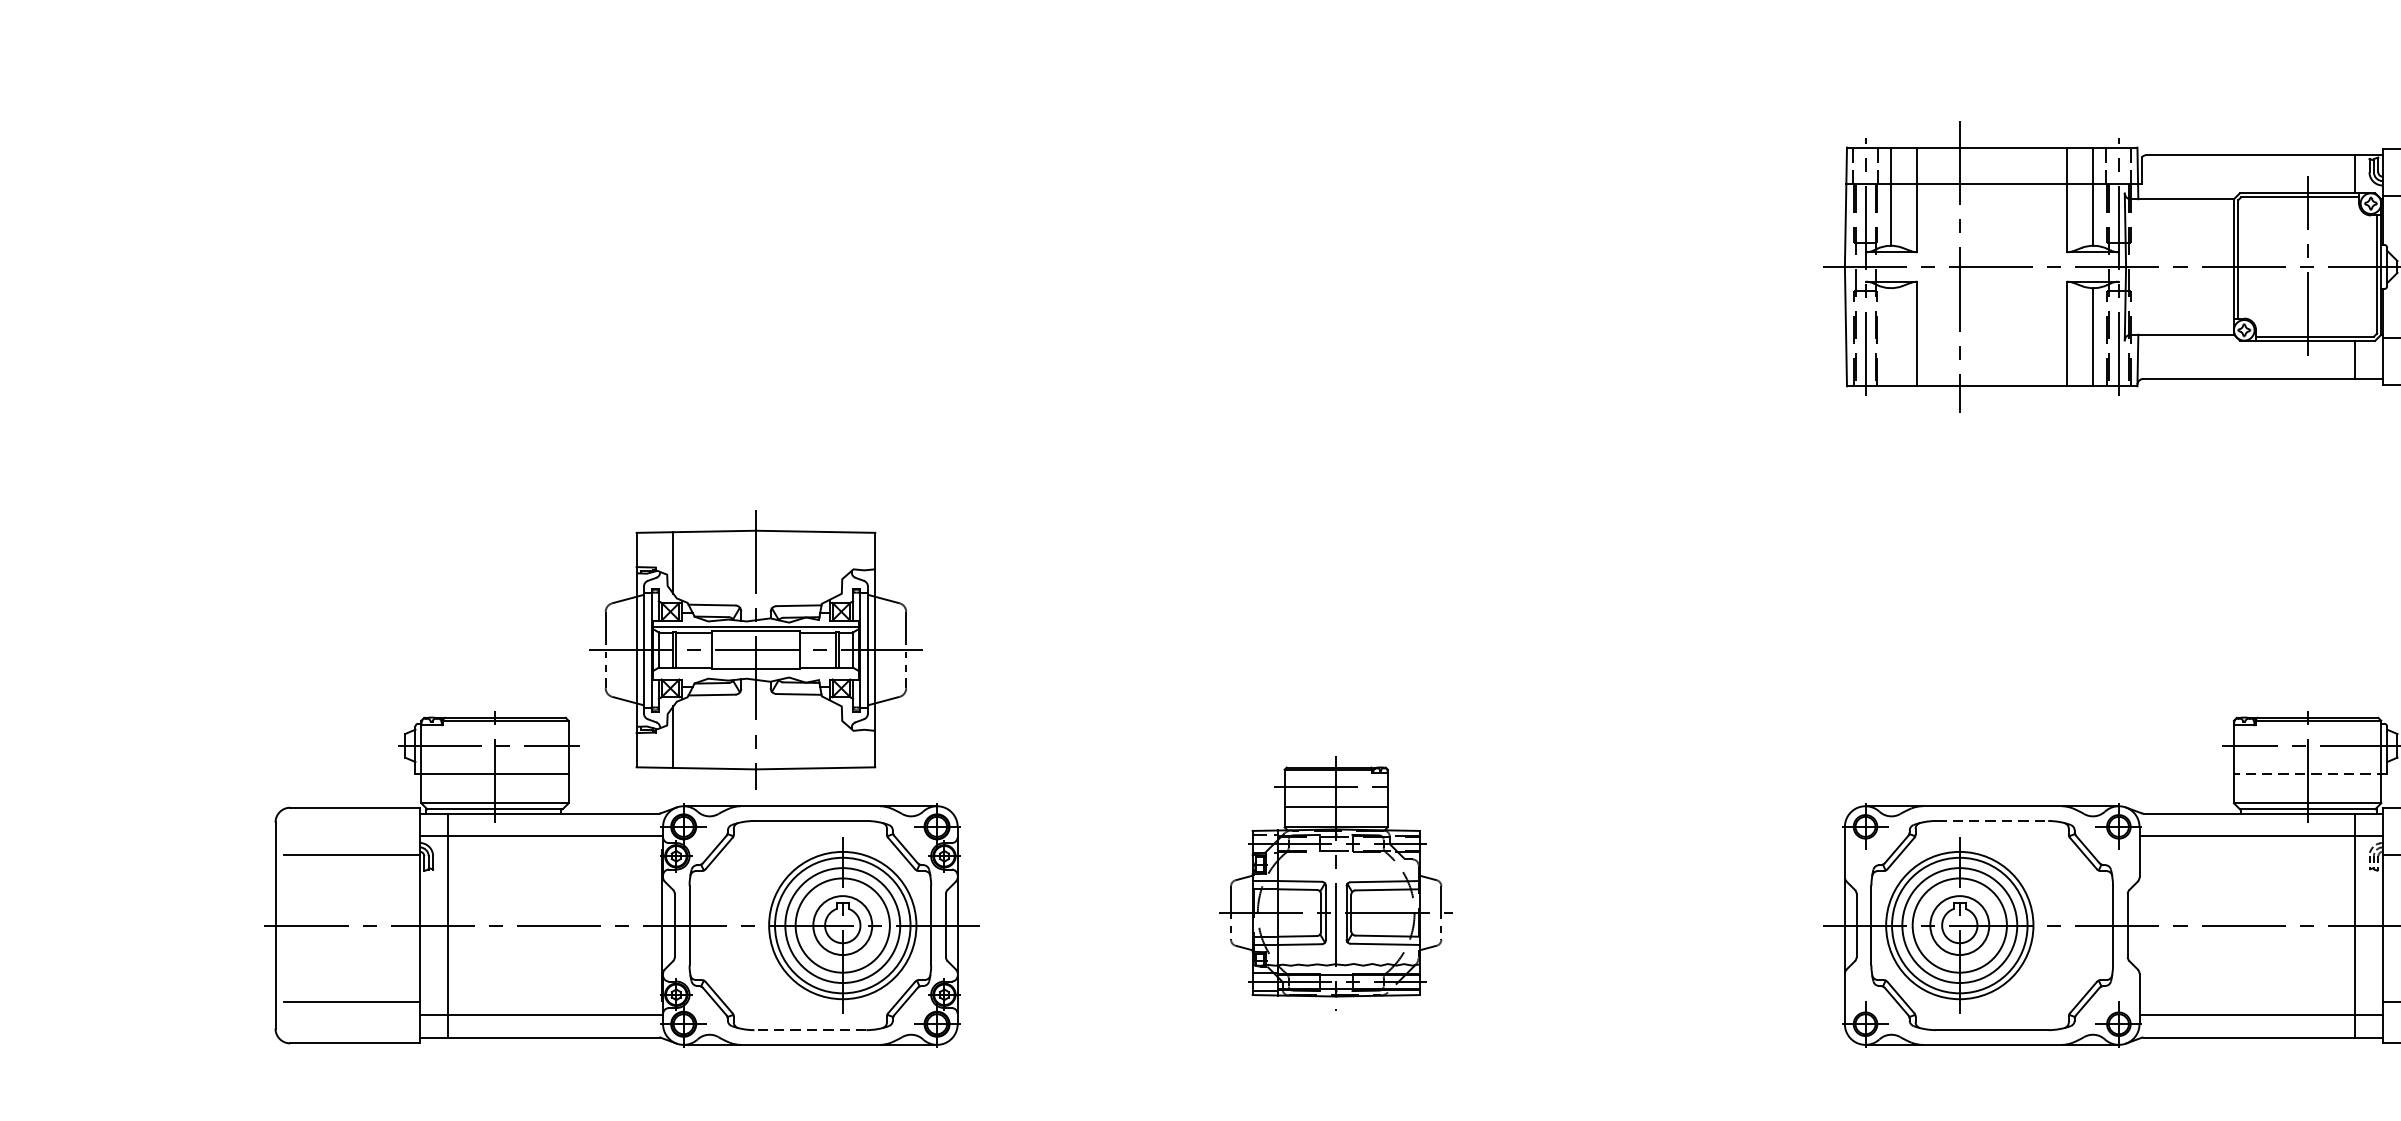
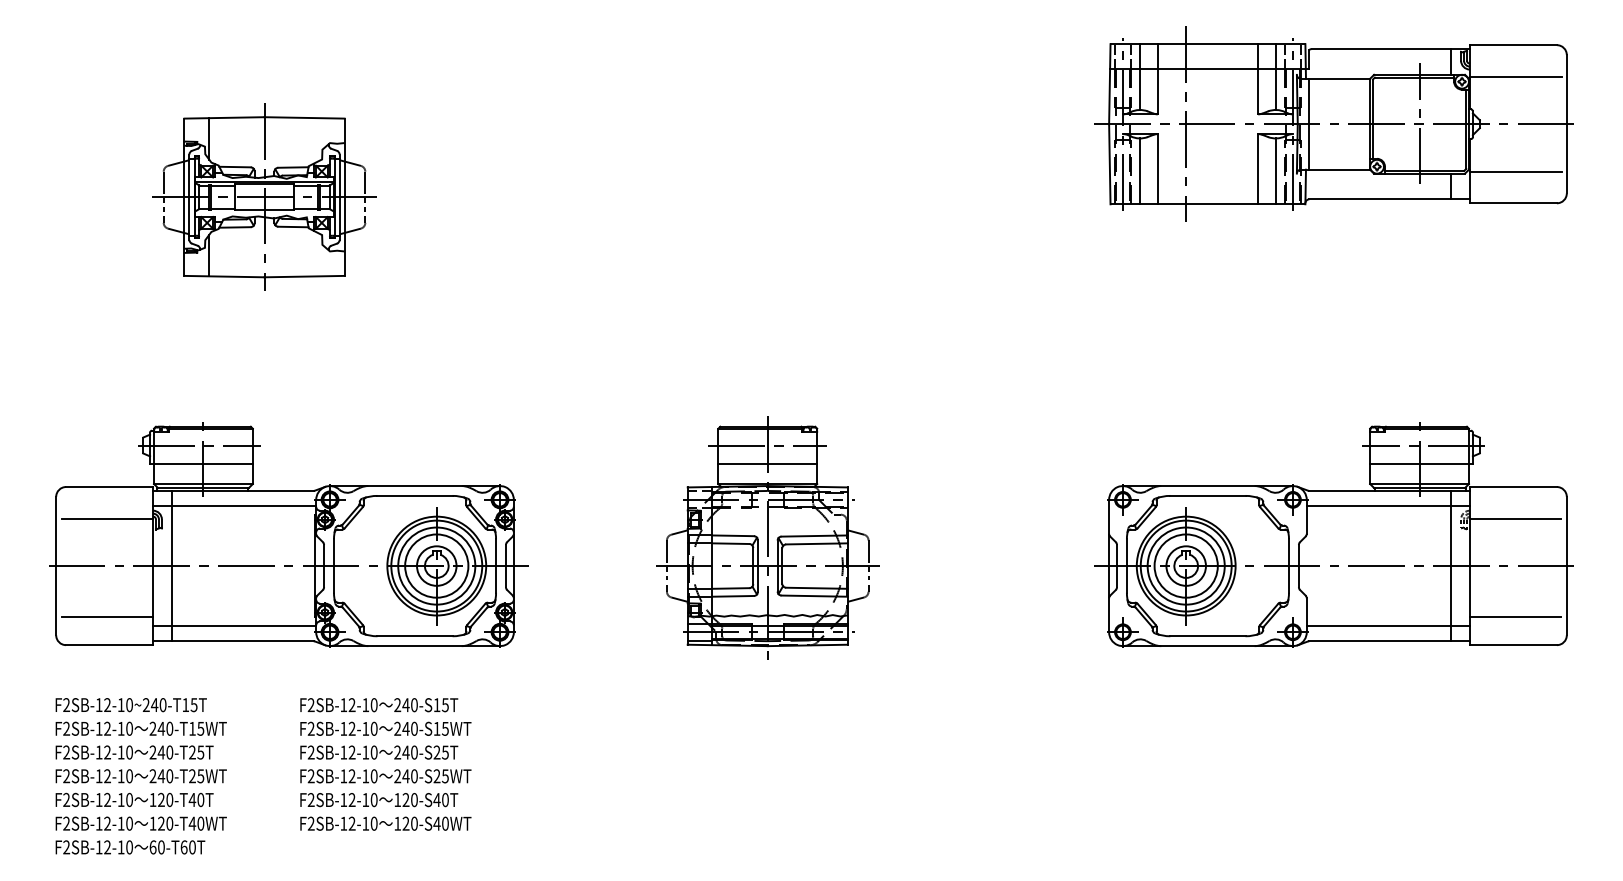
line: (2142, 265) -> (1308, 123), added
line: (1891, 337) -> (1140, 171), added
part: (755, 648) -> (264, 196), moved
line: (2310, 774) -> (1421, 464), dashed -> solid
line: (1991, 820) -> (1207, 495), dashed -> solid
part: (1335, 882) -> (767, 537), size x1.43
line: (811, 1030) -> (415, 636), dashed -> solid

